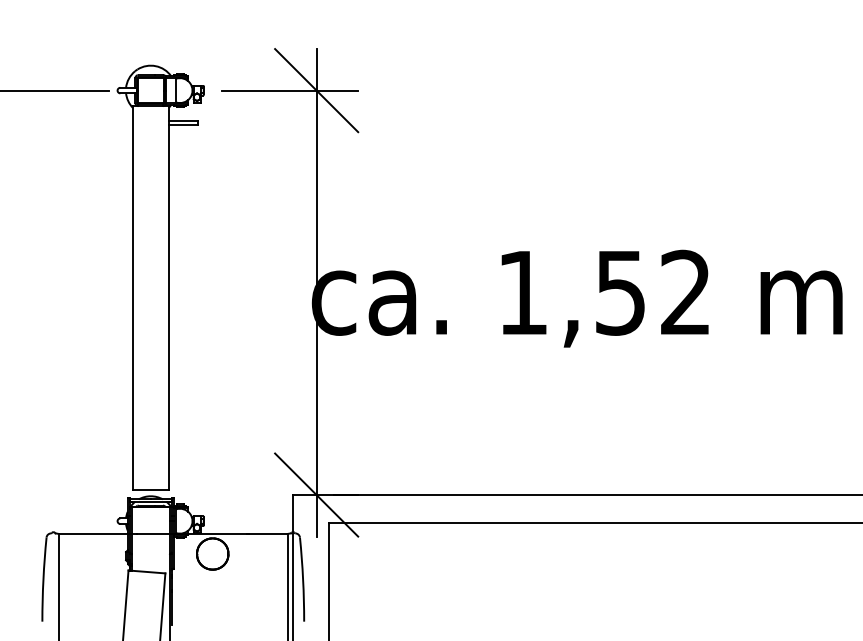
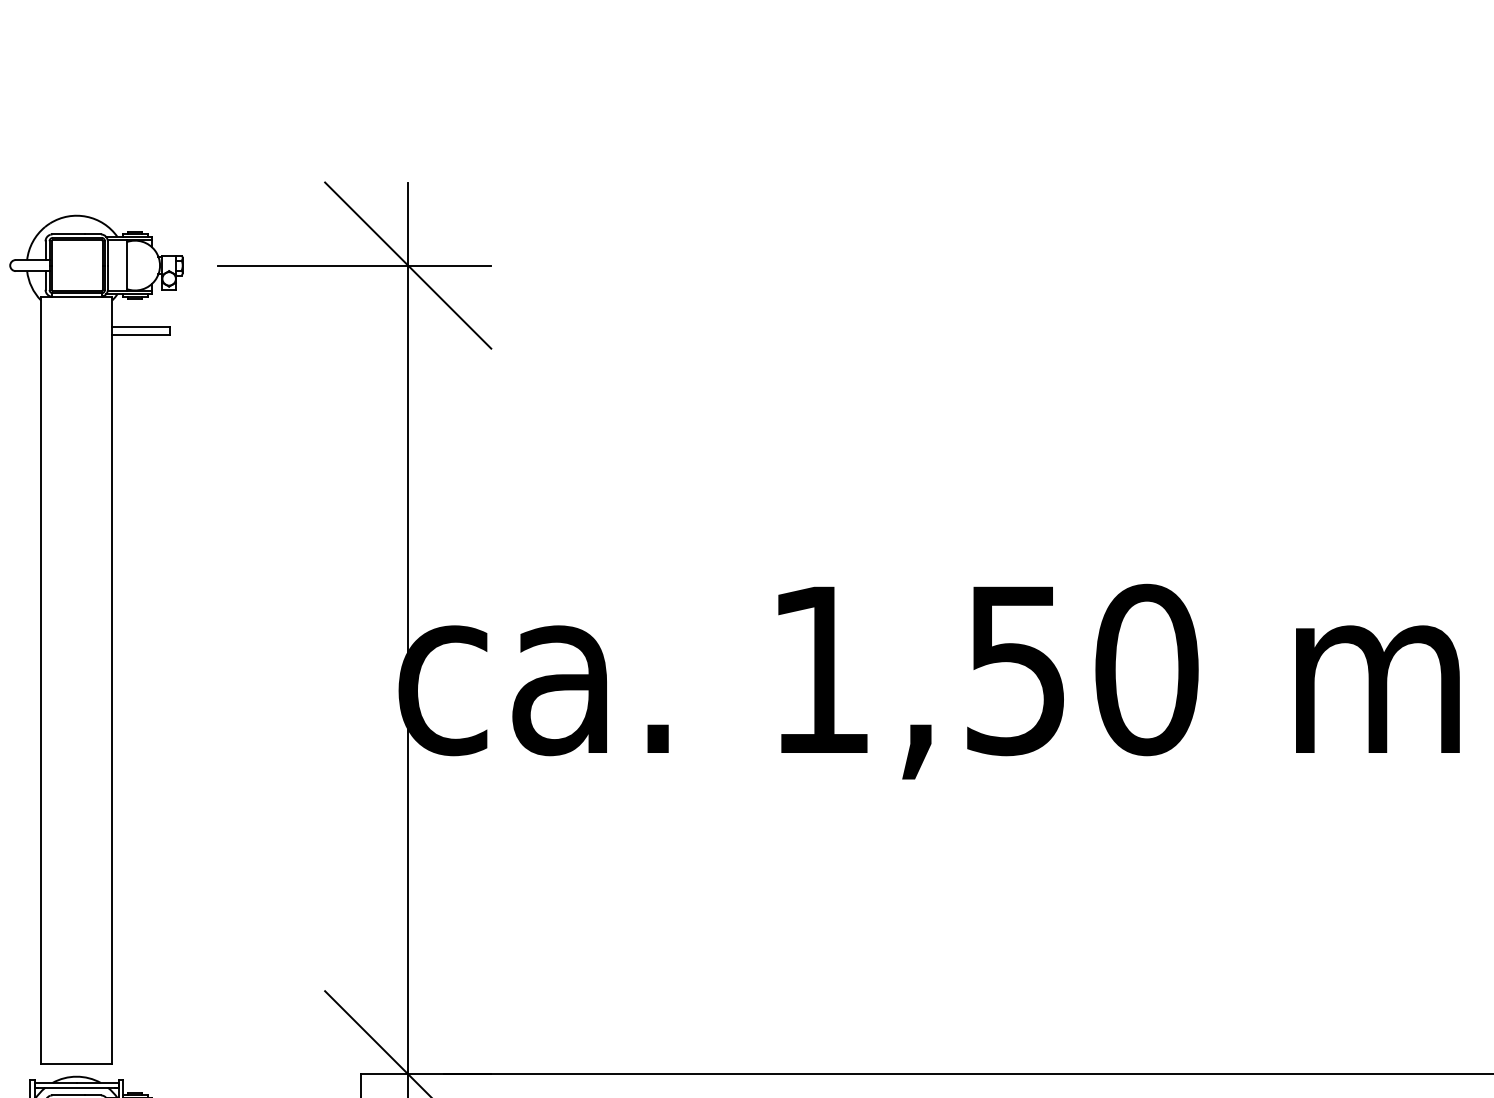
text: (685, 292) -> (1145, 669), 1,52 -> 1,50

